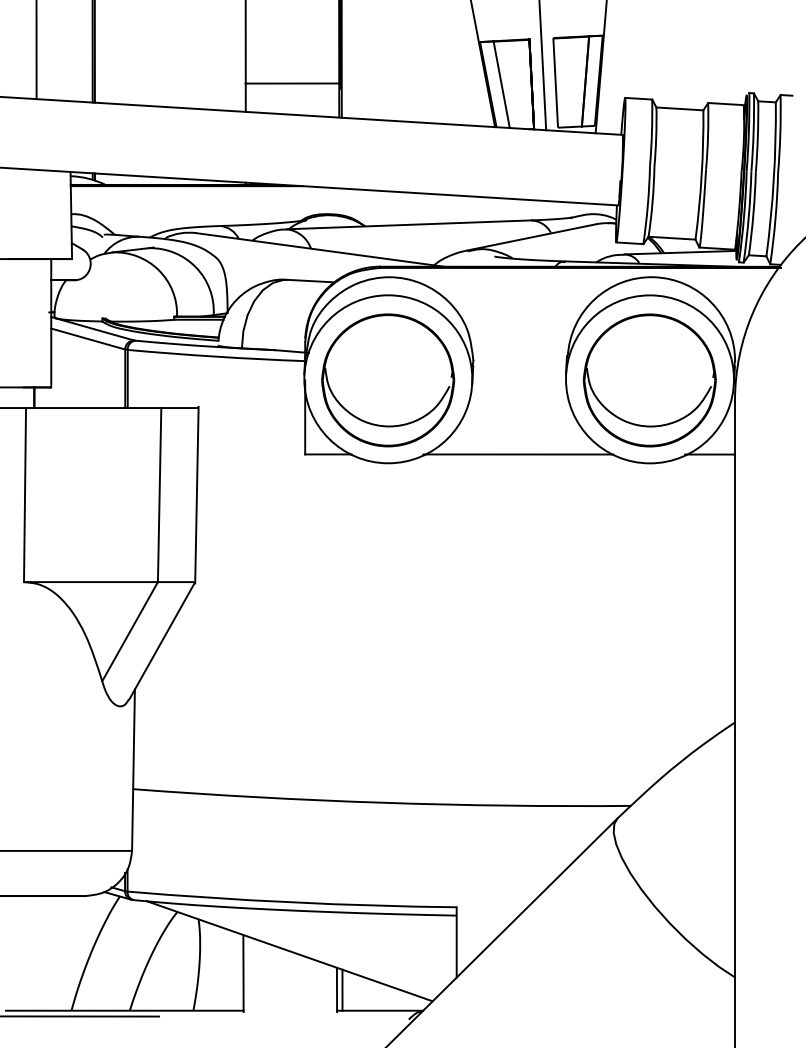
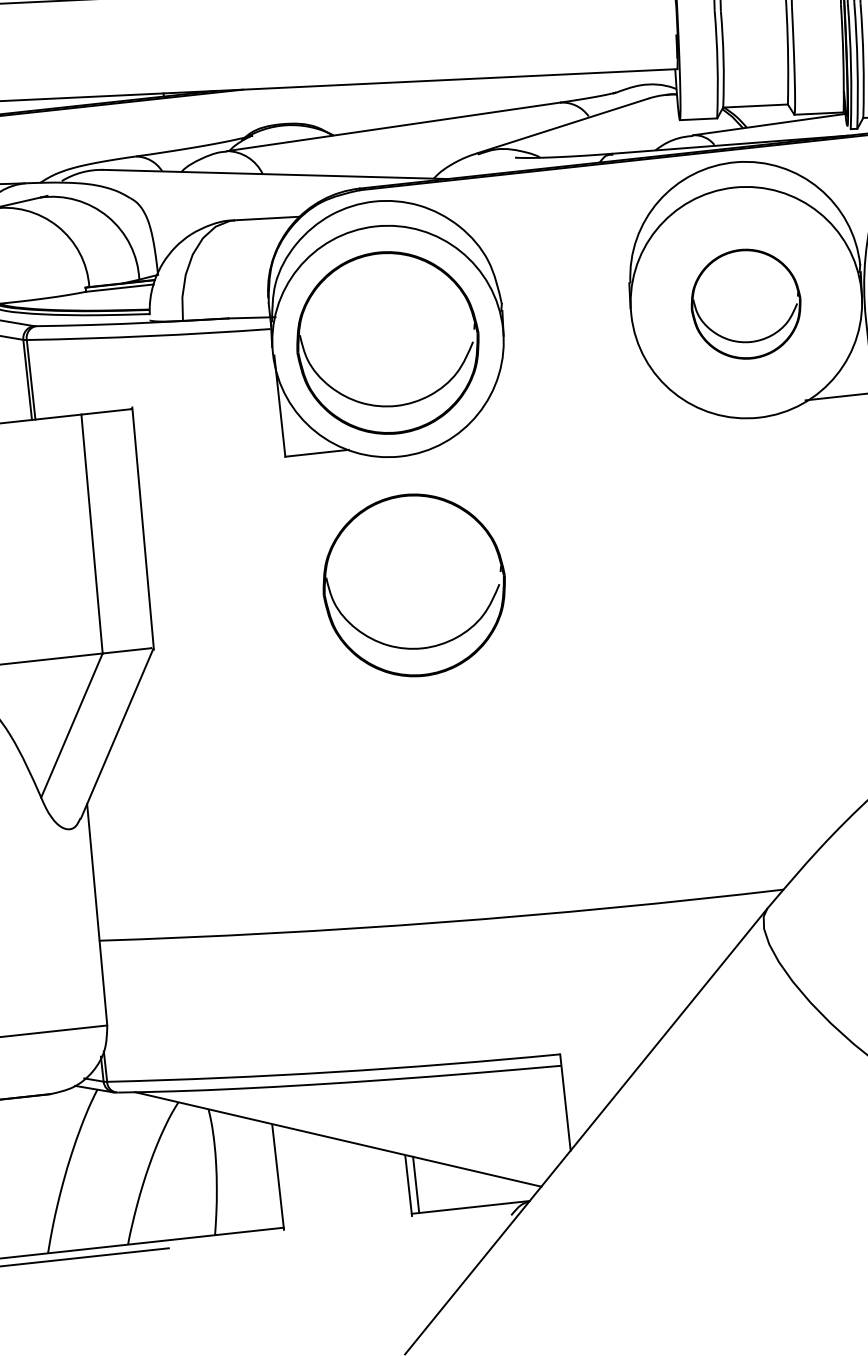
part: (649, 380) -> (745, 304), size x0.6
line: (518, 454) -> (577, 425), removed
part: (388, 557) -> (414, 585), added

